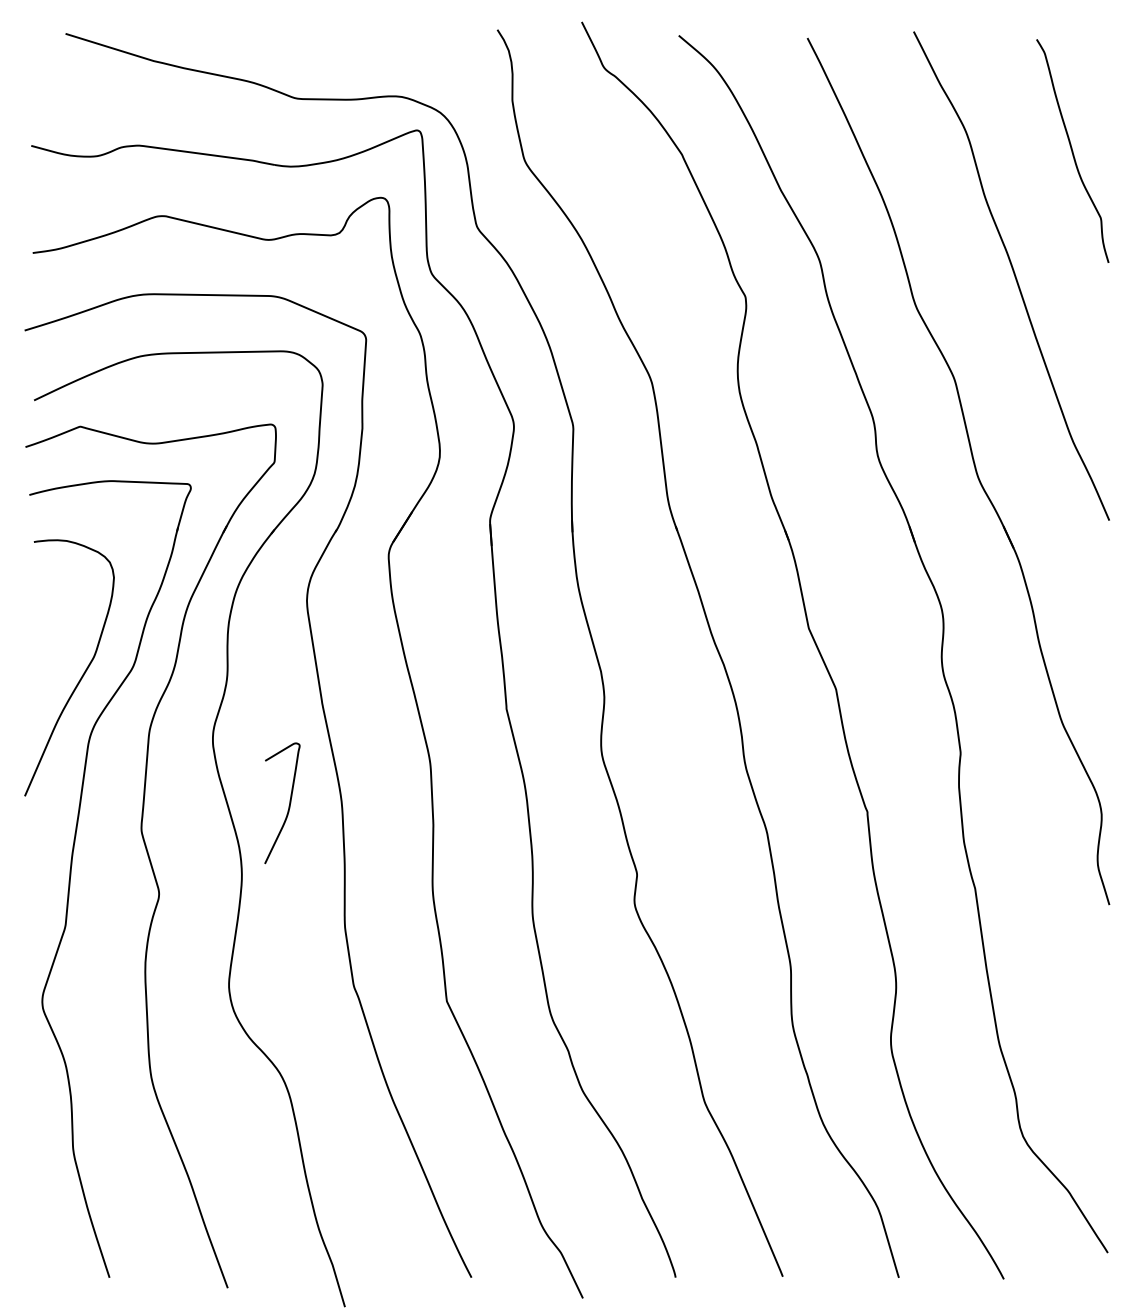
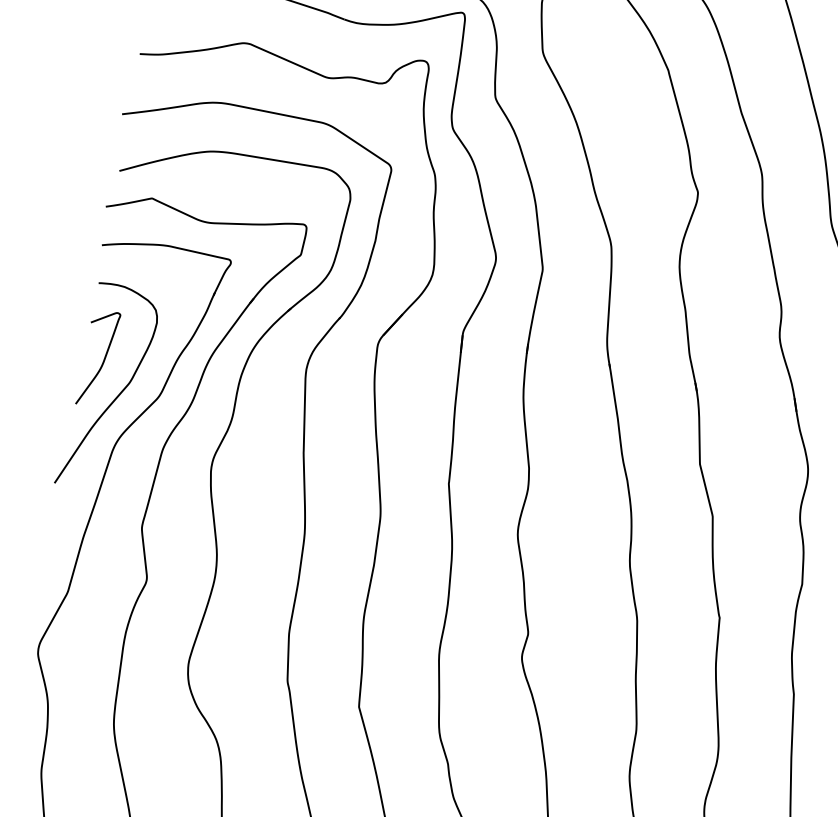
curve: (288, 805) -> (102, 361), moved

